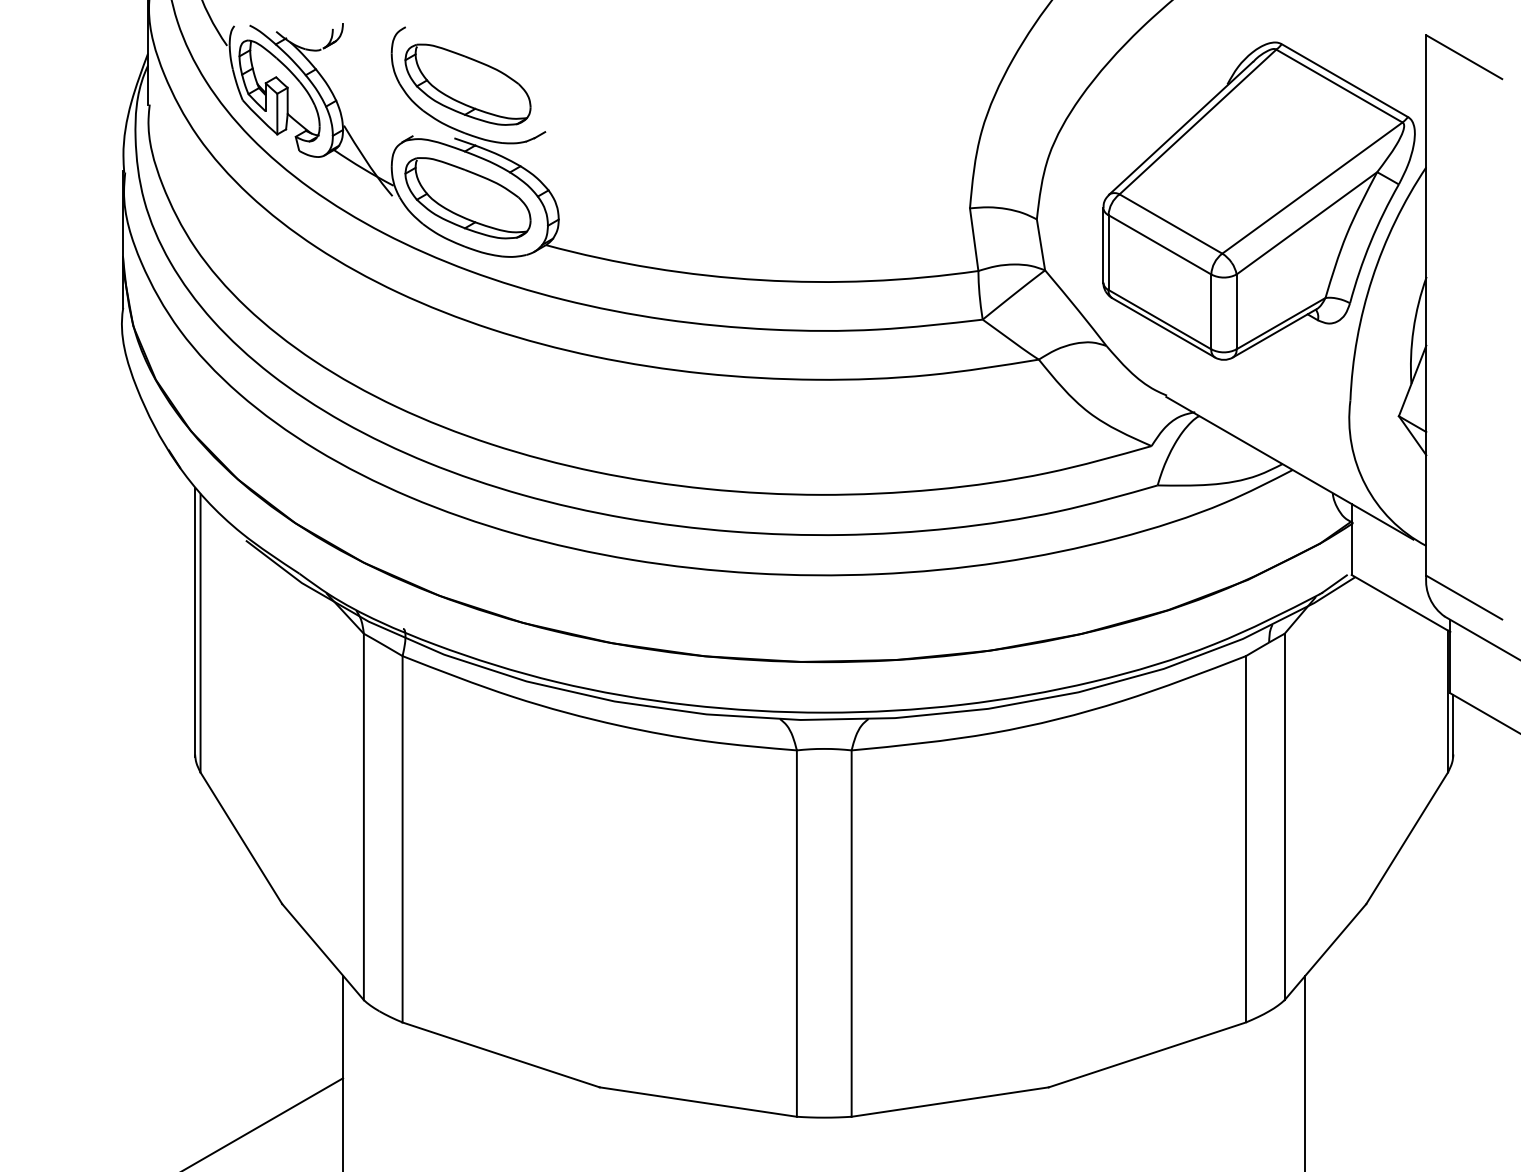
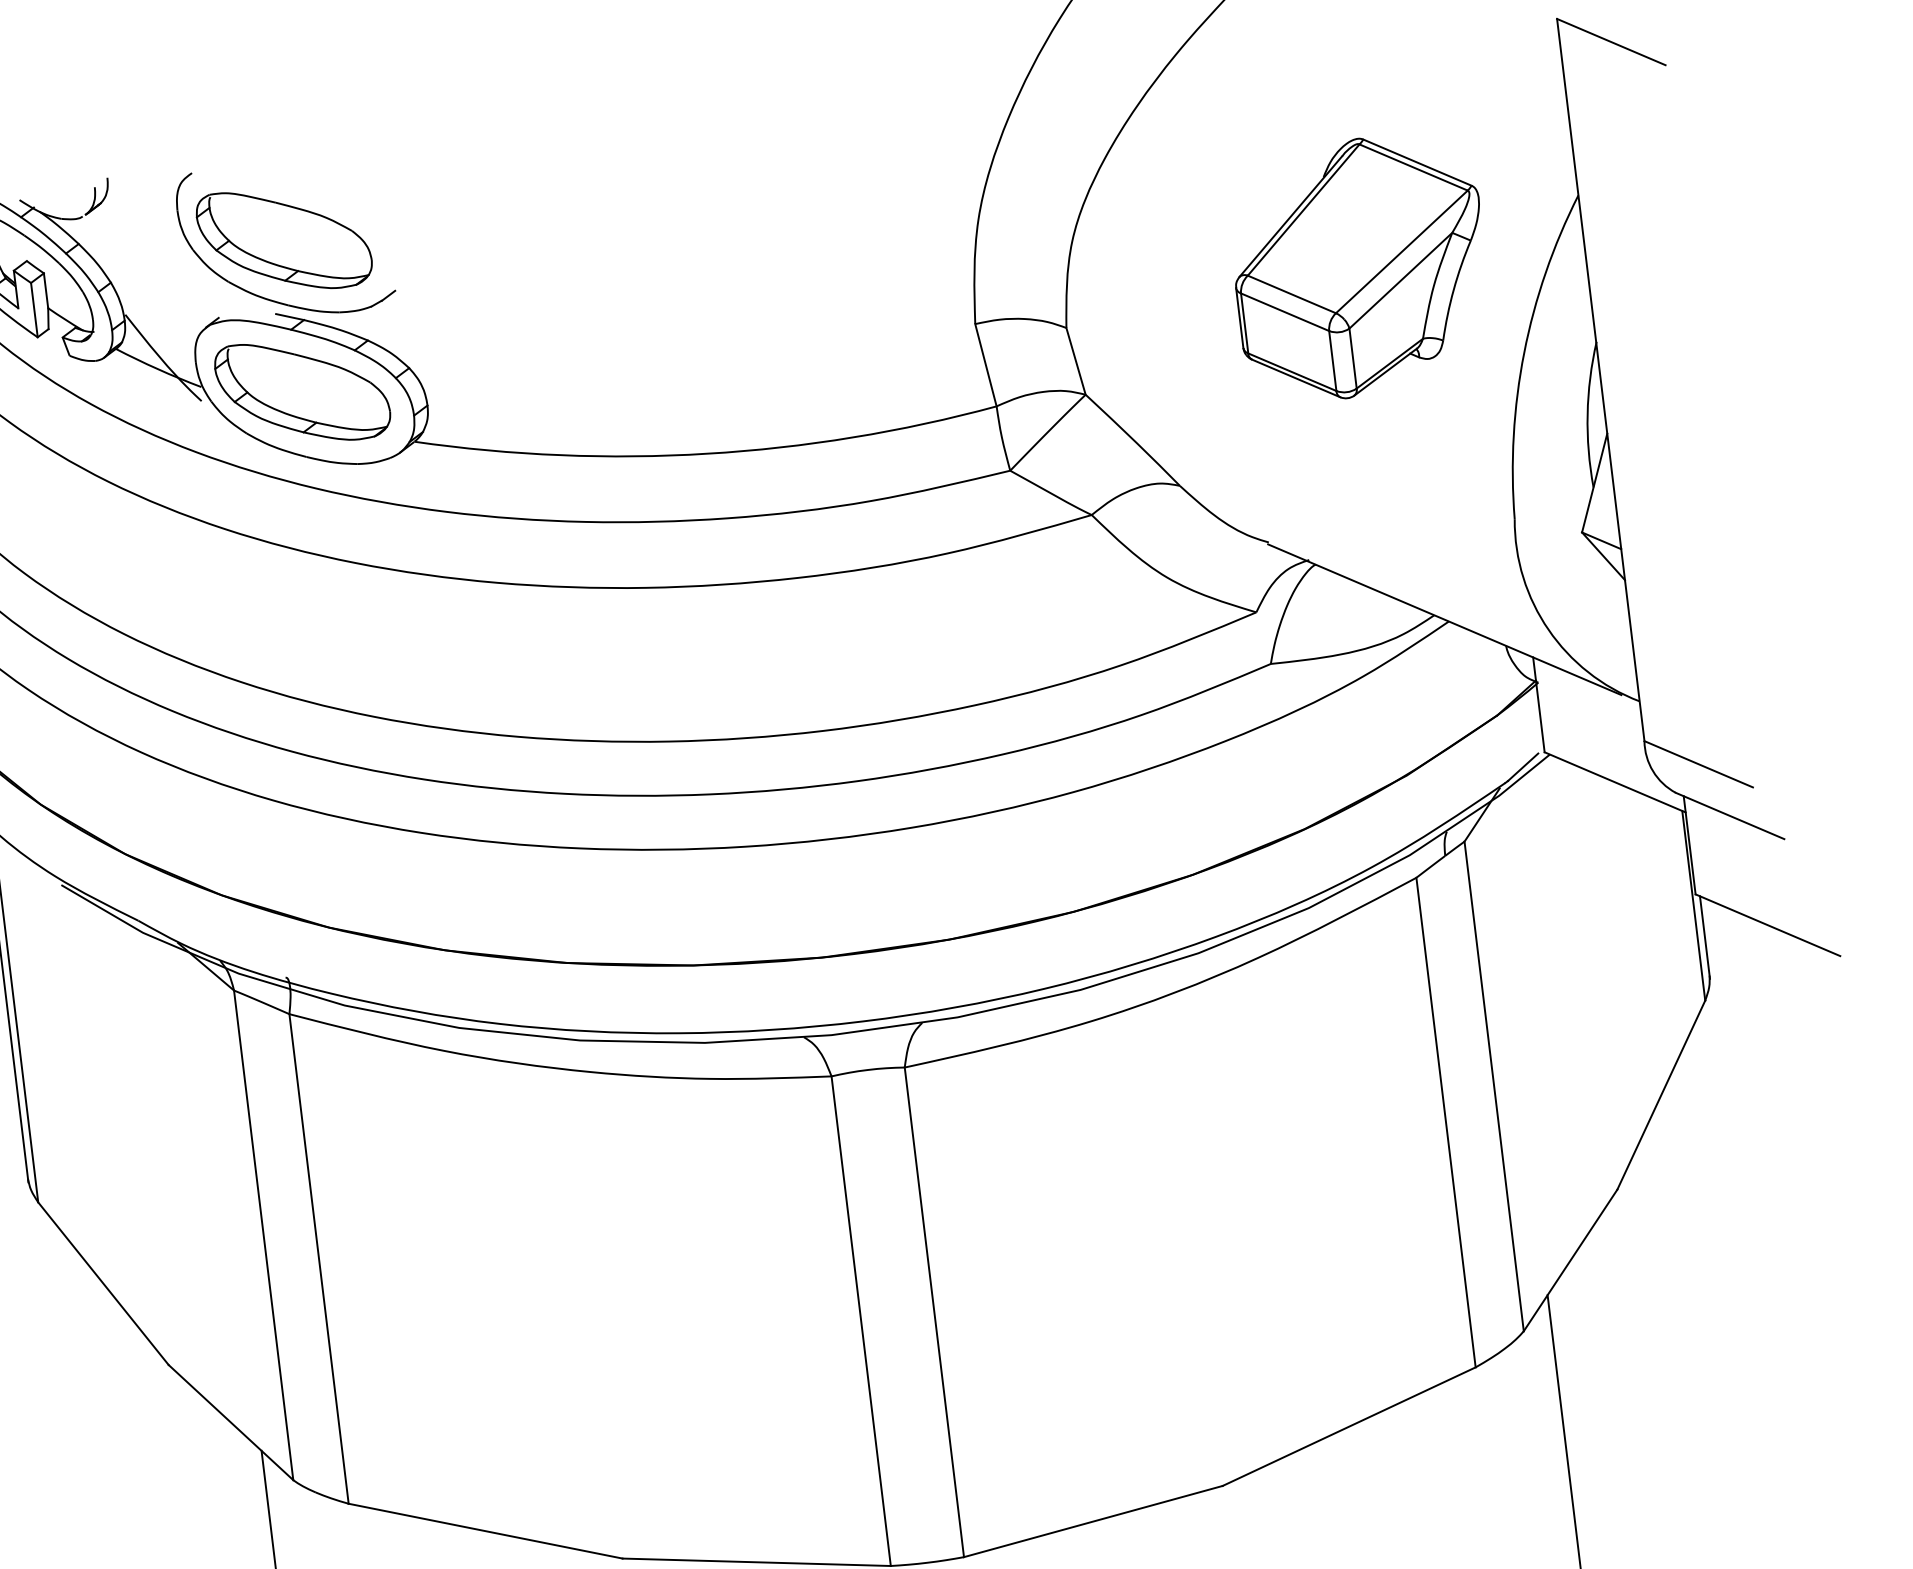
part: (1258, 200) -> (1359, 266), size x0.6

